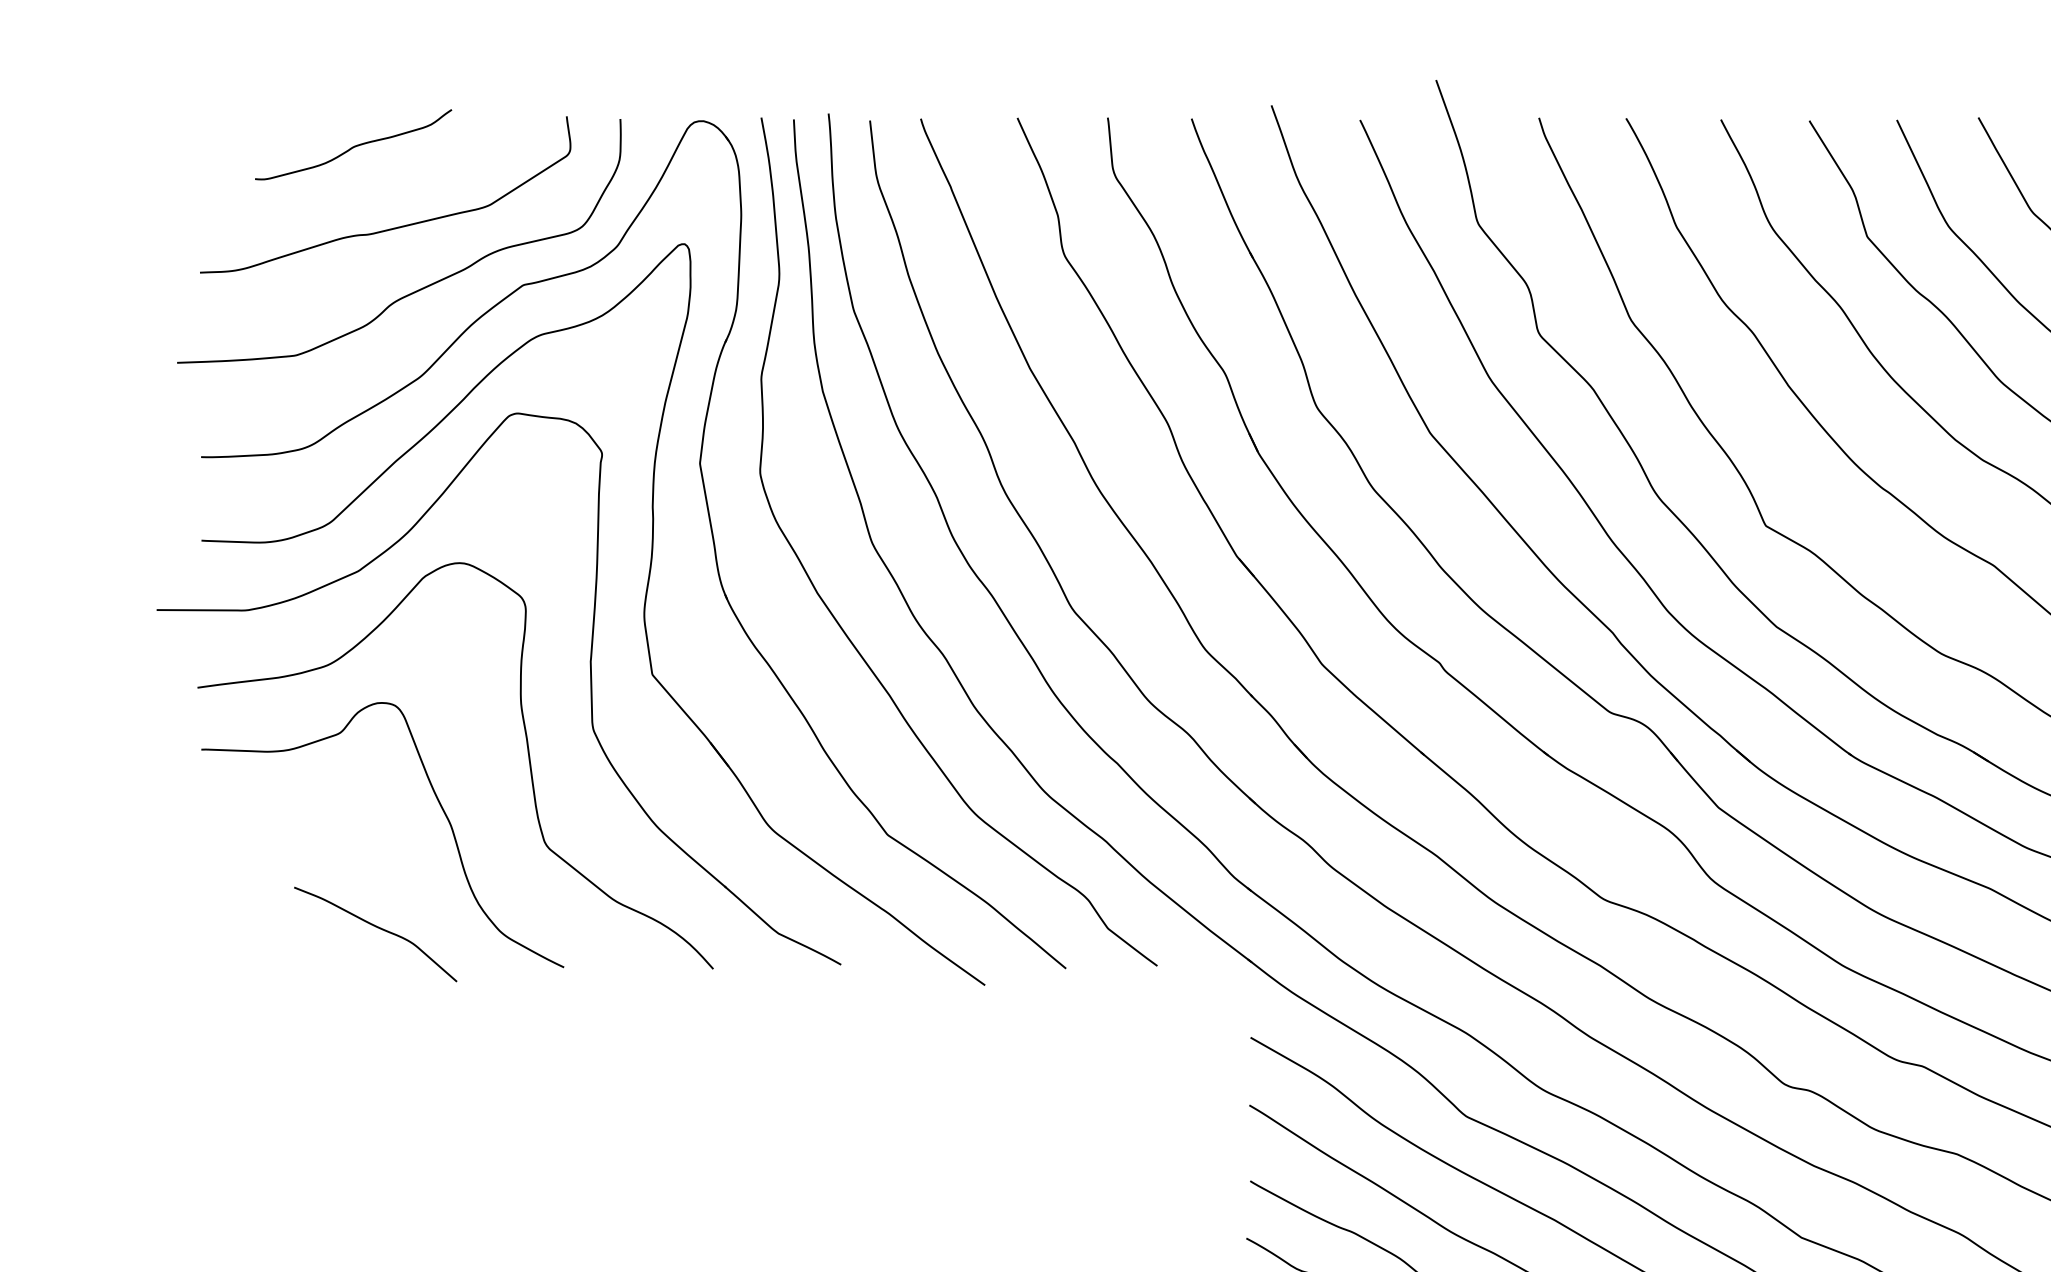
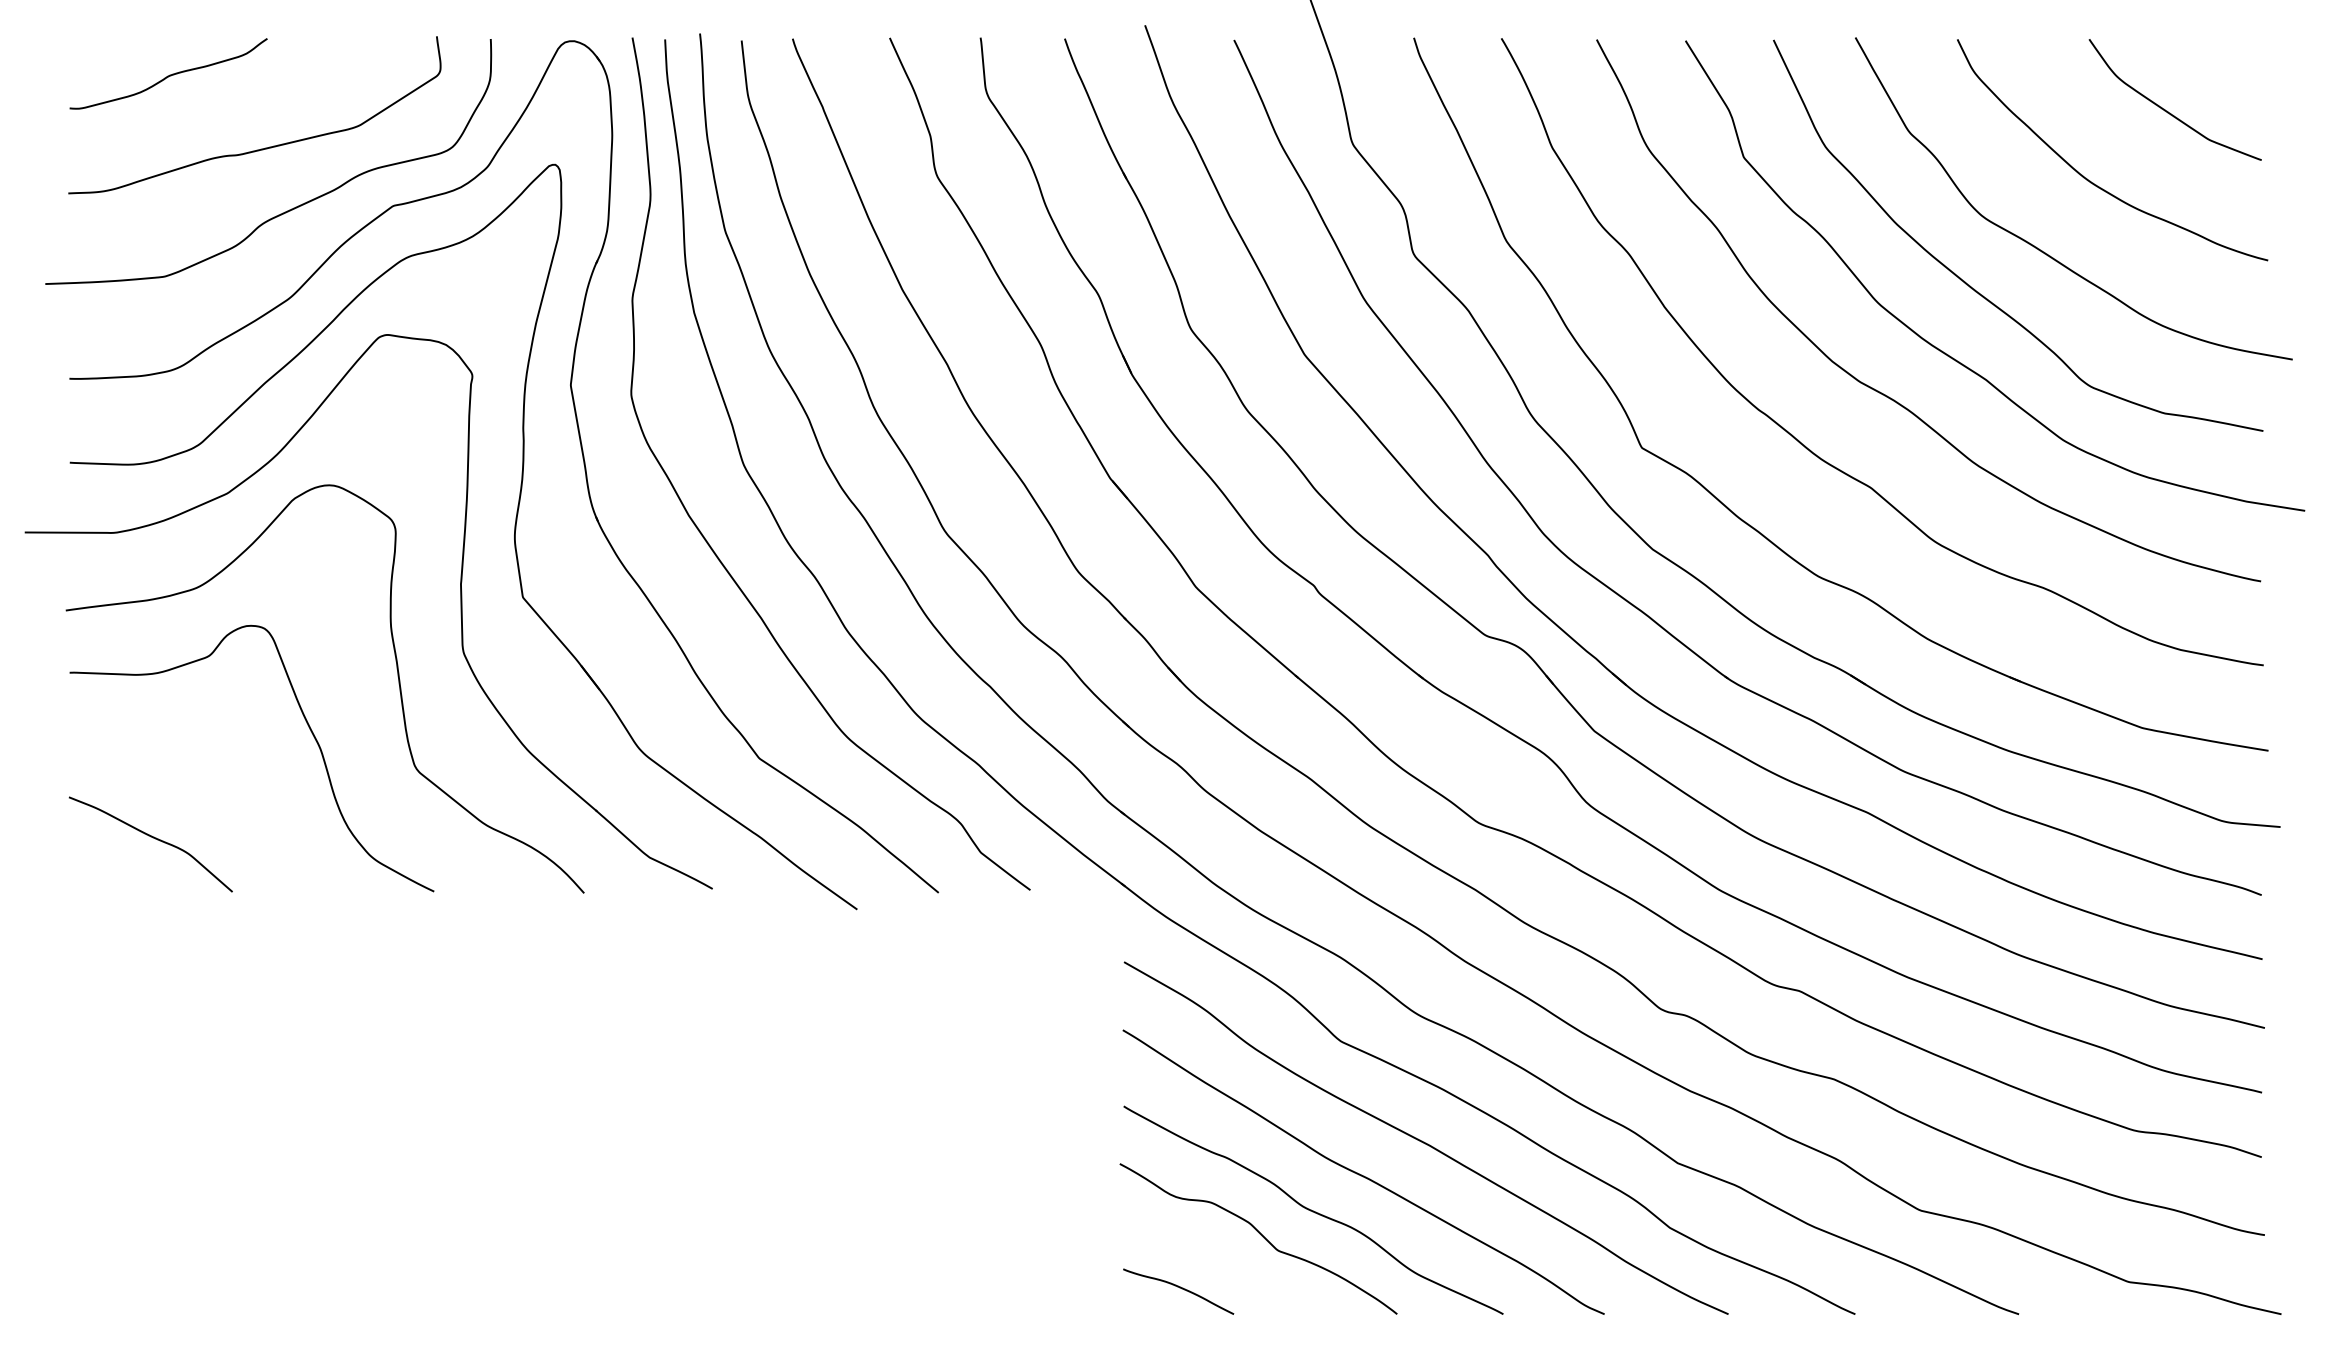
curve: (354, 145) -> (169, 74), moved
curve: (378, 928) -> (153, 838), moved

